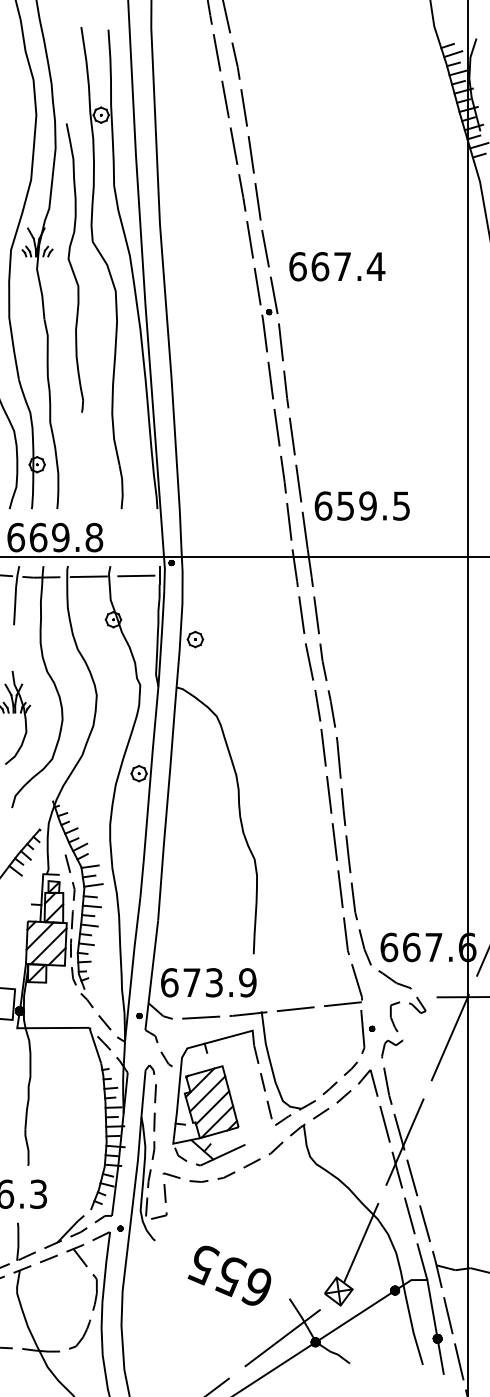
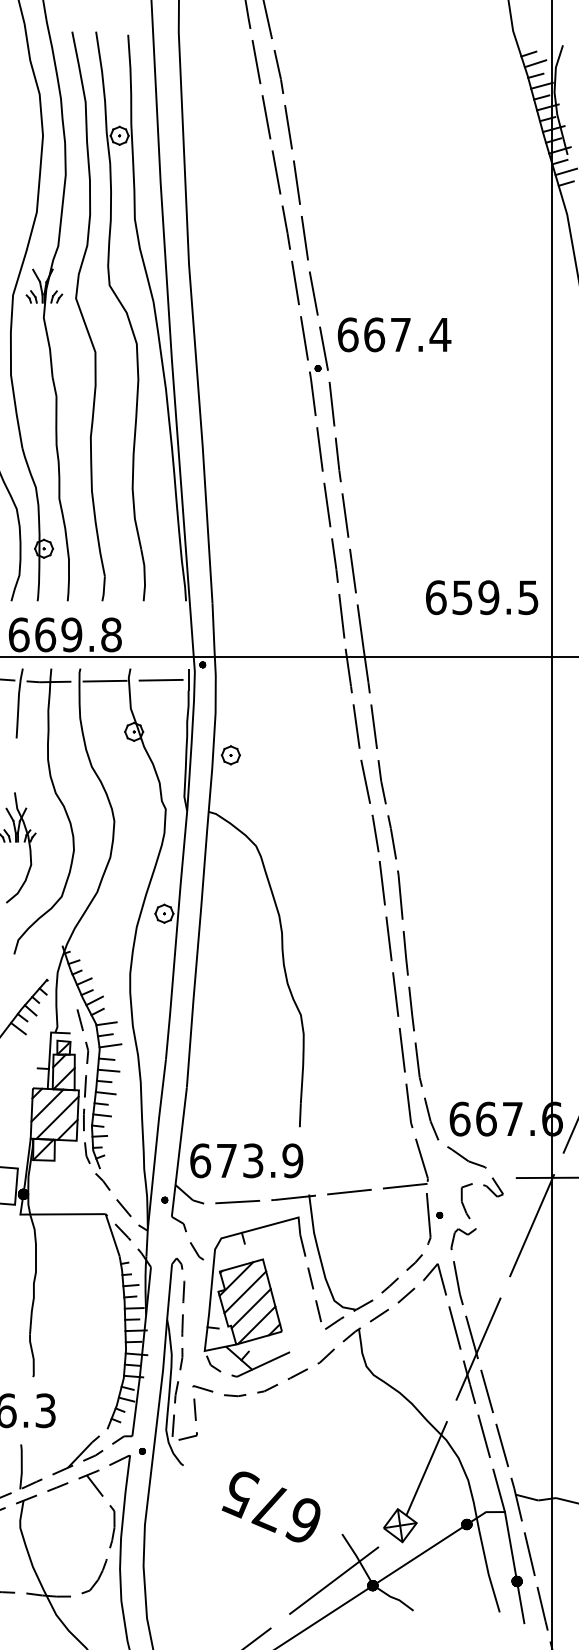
text: (337, 266) -> (394, 334), moved
part: (74, 268) -> (88, 316), size x1.67
text: (362, 505) -> (482, 597), moved
text: (229, 1277) -> (271, 1508), 655 -> 675

